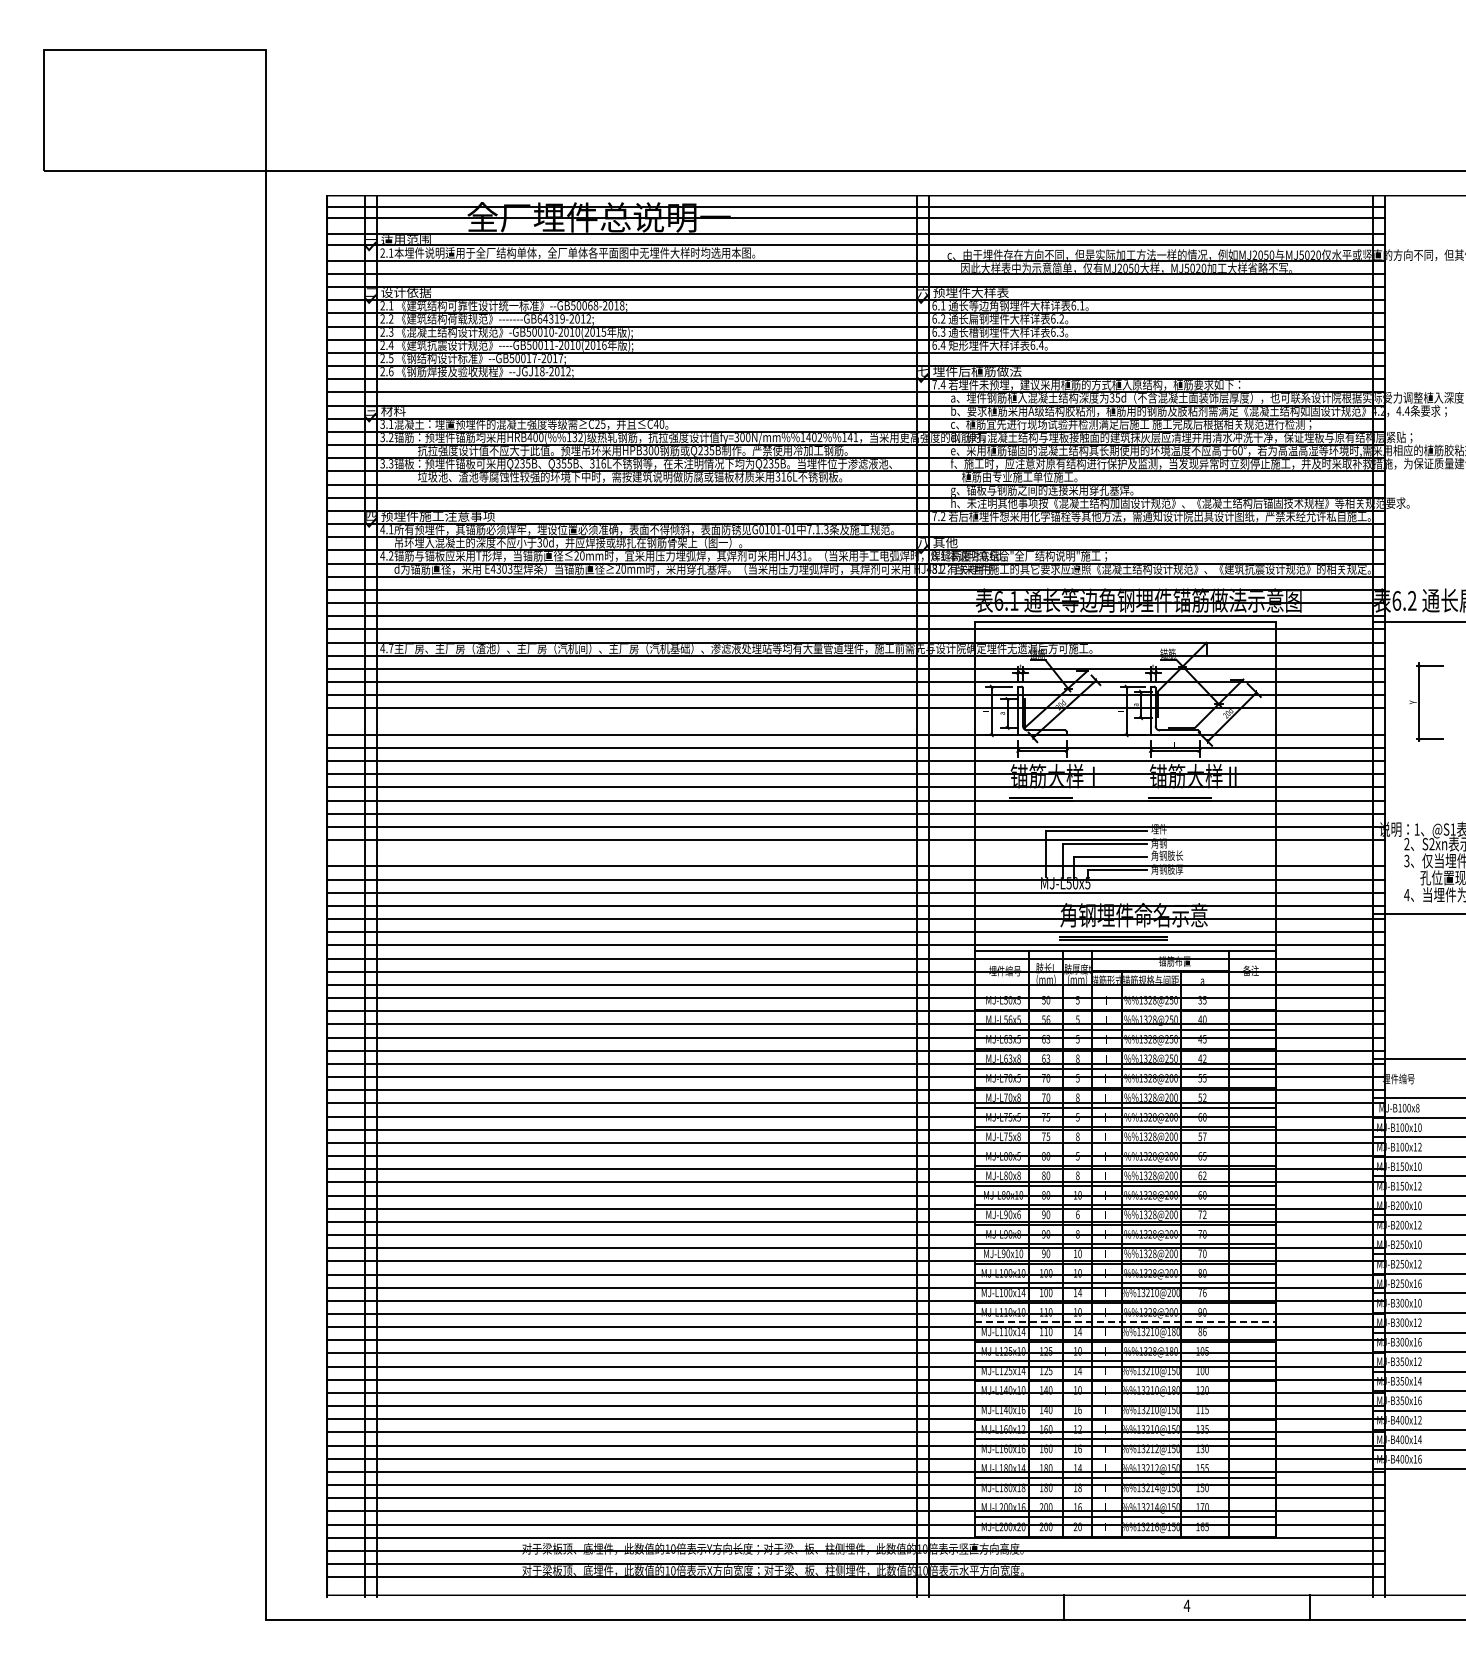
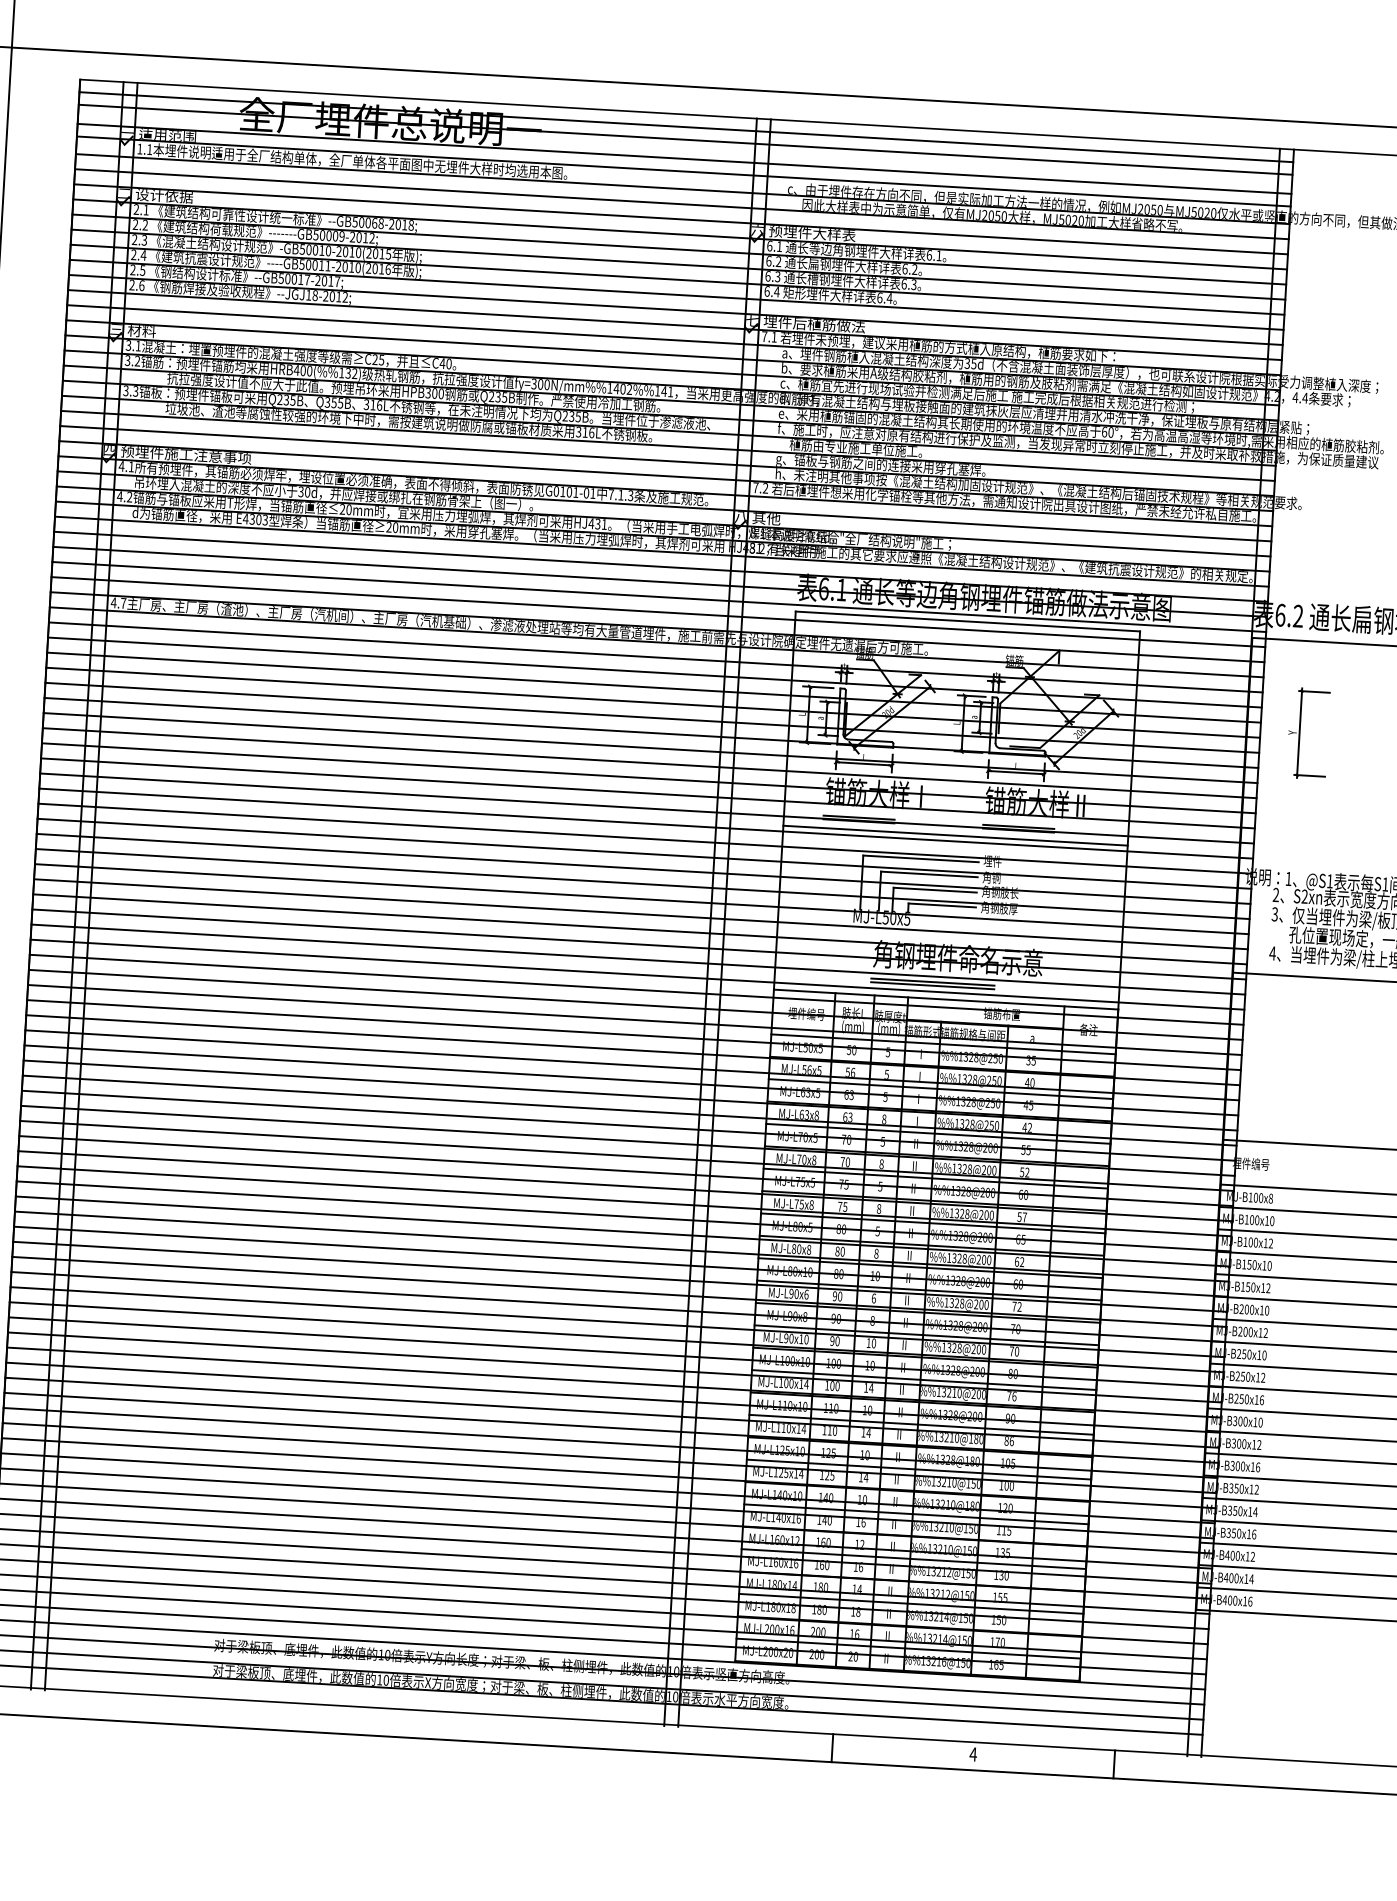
text: (382, 252) -> (139, 148), 2.1 -> 1.1
text: (548, 318) -> (325, 235), -------GB64319-2012; -> -------GB50009-2012;
text: (942, 384) -> (773, 336), 7.4 -> 7.1
line: (856, 721) -> (652, 717), added
line: (1125, 808) -> (955, 835), added
line: (856, 853) -> (643, 869), added
line: (1125, 990) -> (943, 1044), added
line: (1125, 1146) -> (933, 1223), added
line: (1126, 1322) -> (922, 1425), dashed -> solid
line: (1125, 1400) -> (916, 1514), added

